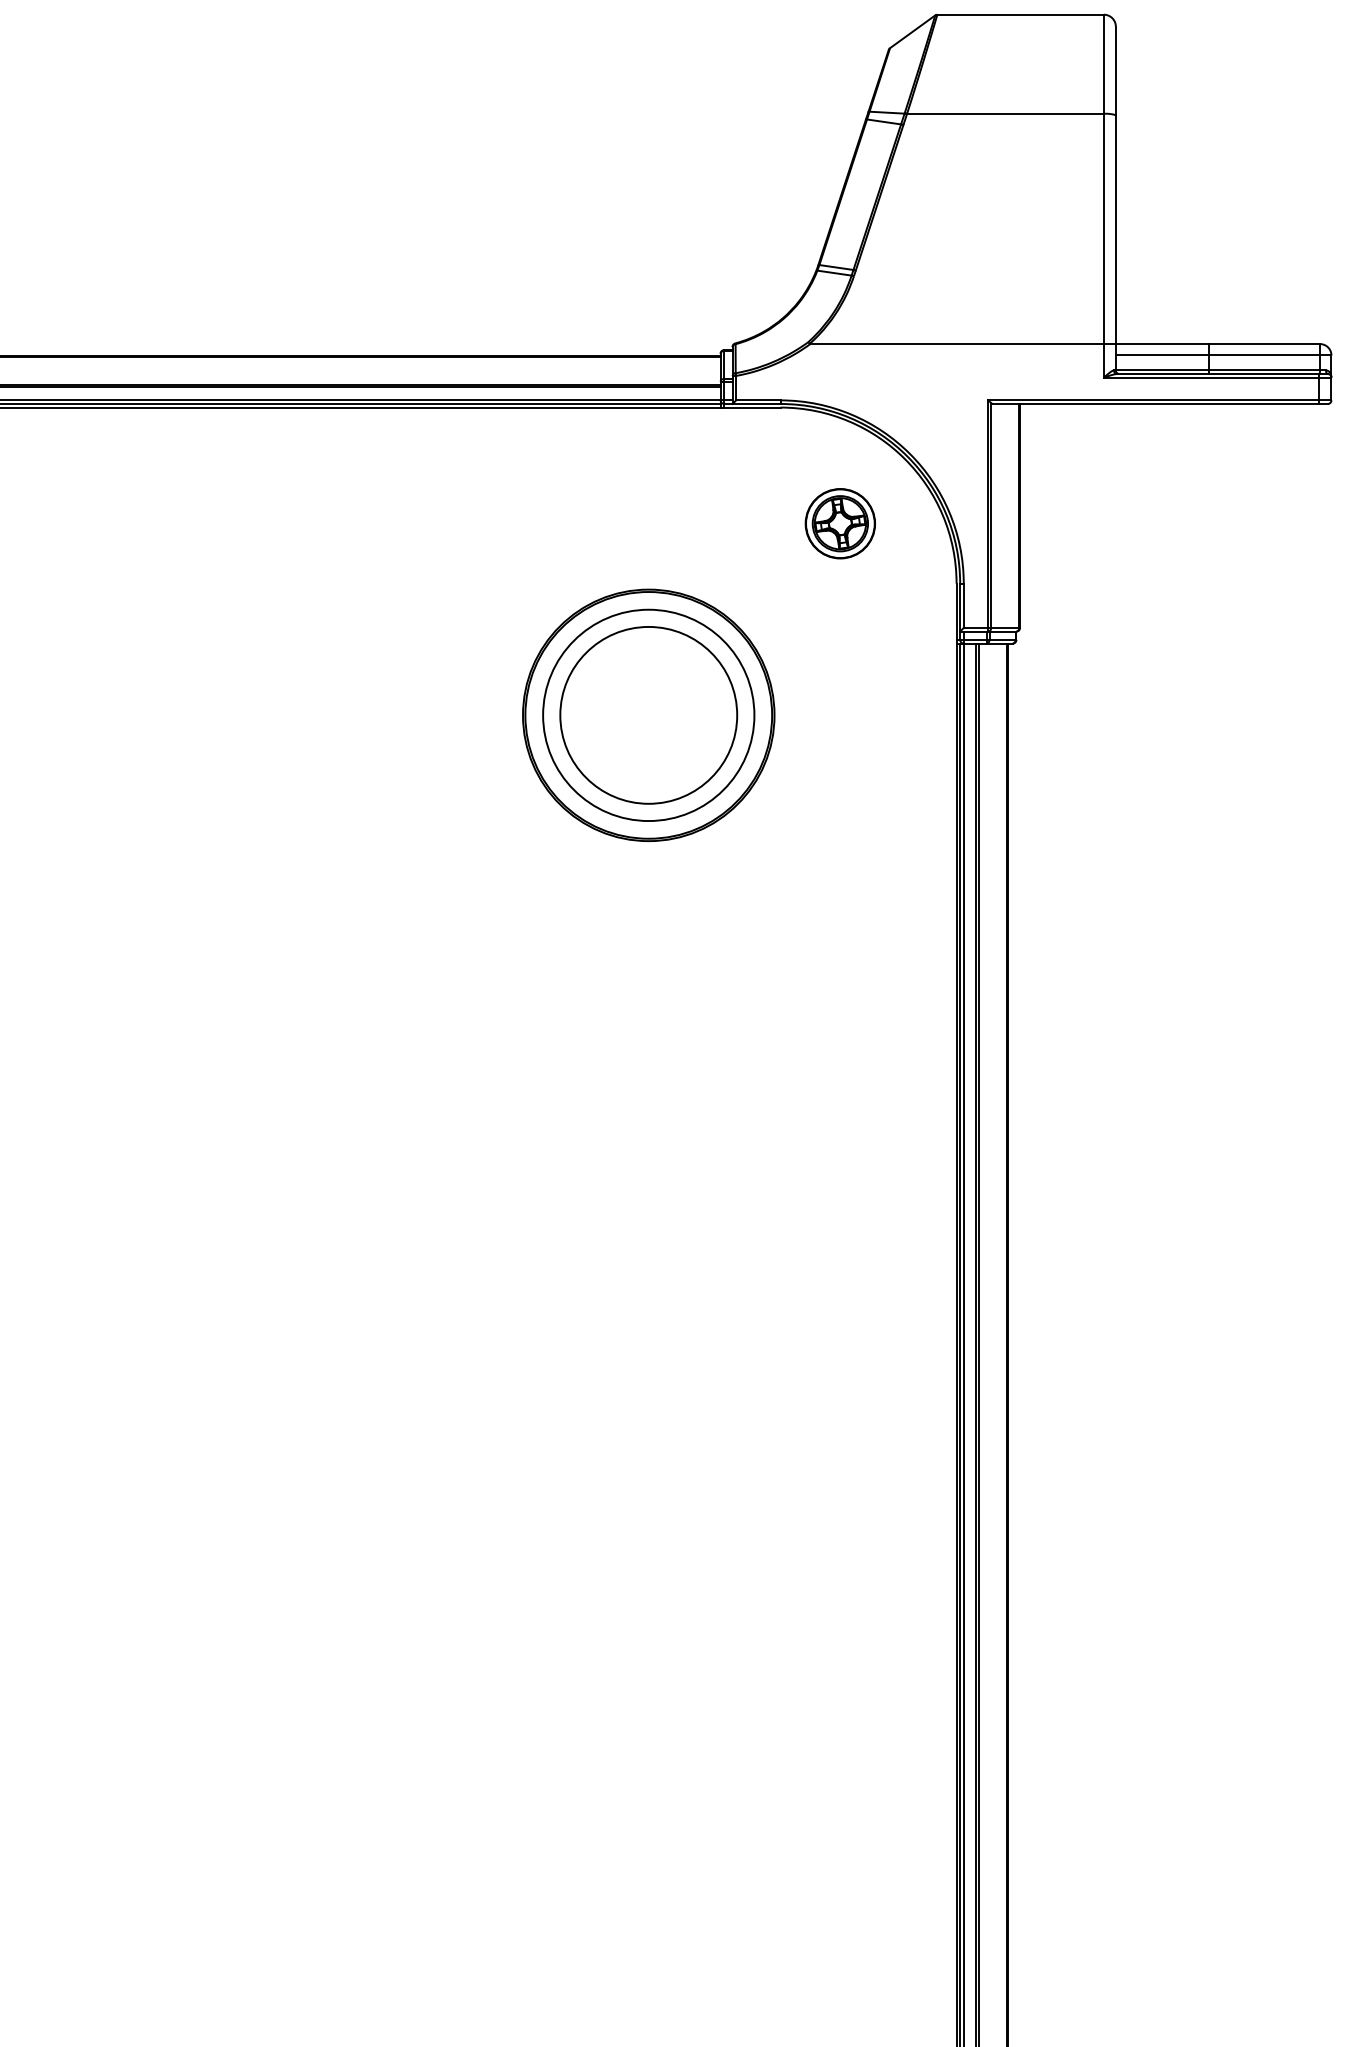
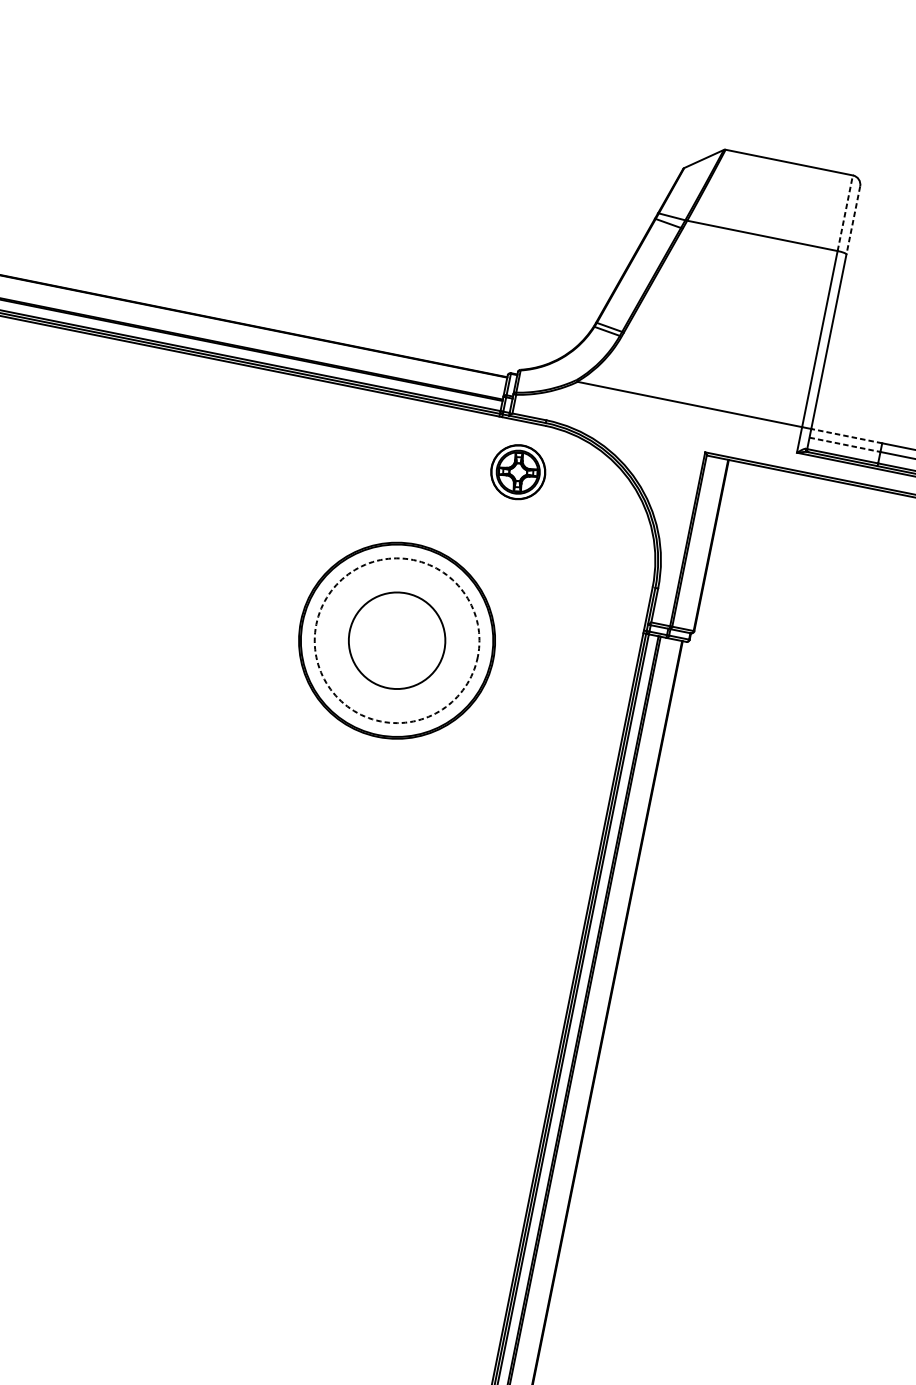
line: (1103, 63) -> (845, 212), solid -> dashed
line: (1115, 71) -> (853, 220), solid -> dashed
line: (1161, 344) -> (846, 436), solid -> dashed
line: (1162, 355) -> (845, 444), solid -> dashed
part: (839, 523) -> (517, 471), moved
circle: (648, 714) -> (397, 640), size x0.7
circle: (648, 715) -> (396, 640), solid -> dashed

